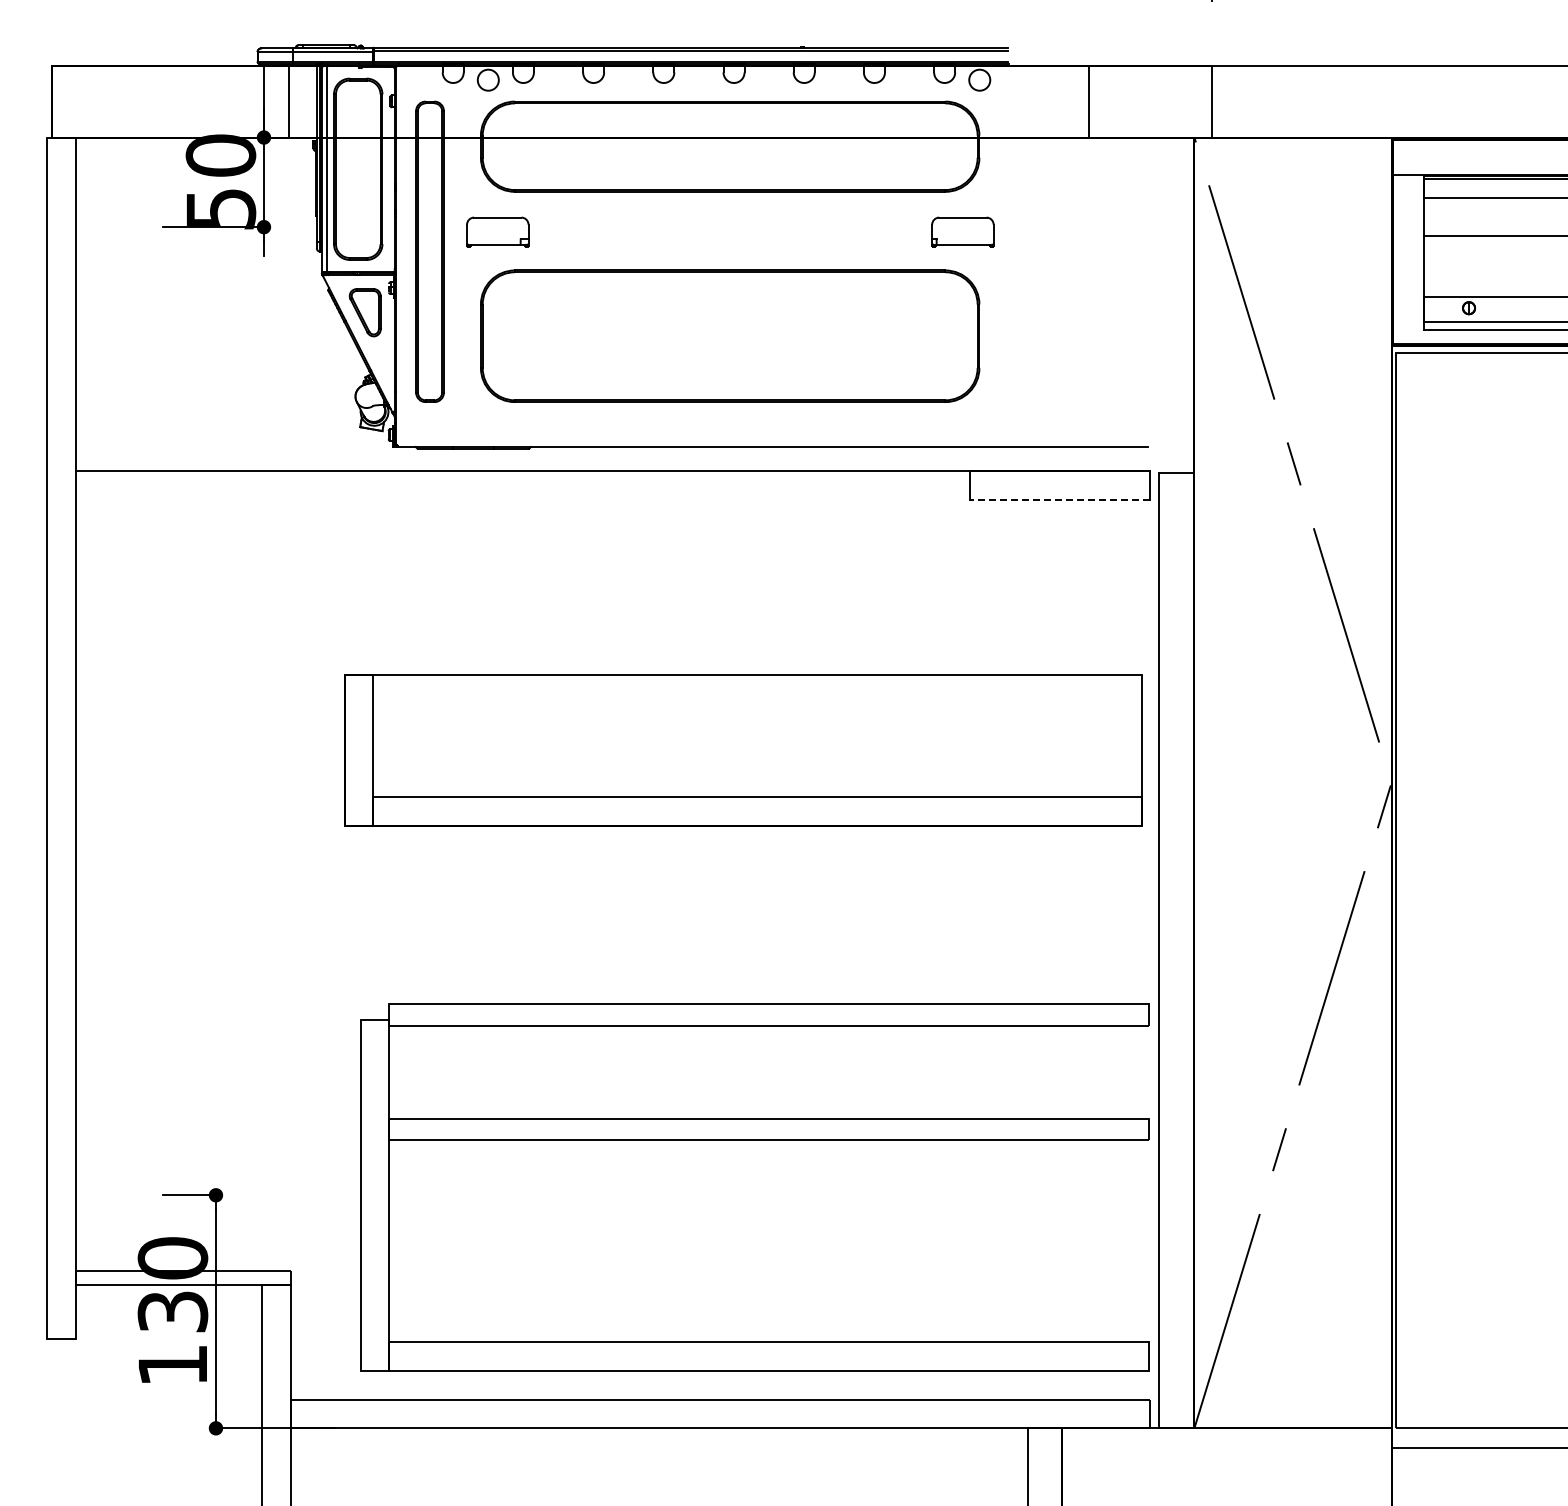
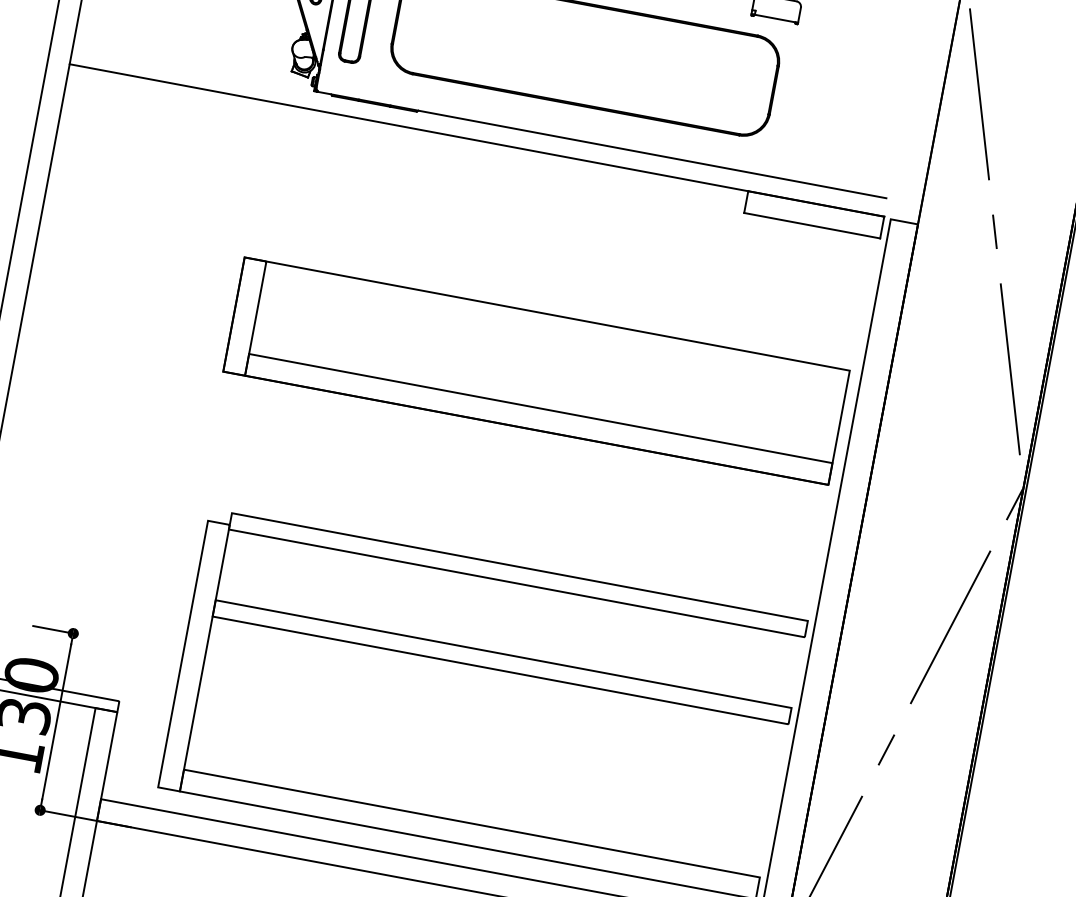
line: (1059, 499) -> (811, 225), dashed -> solid

